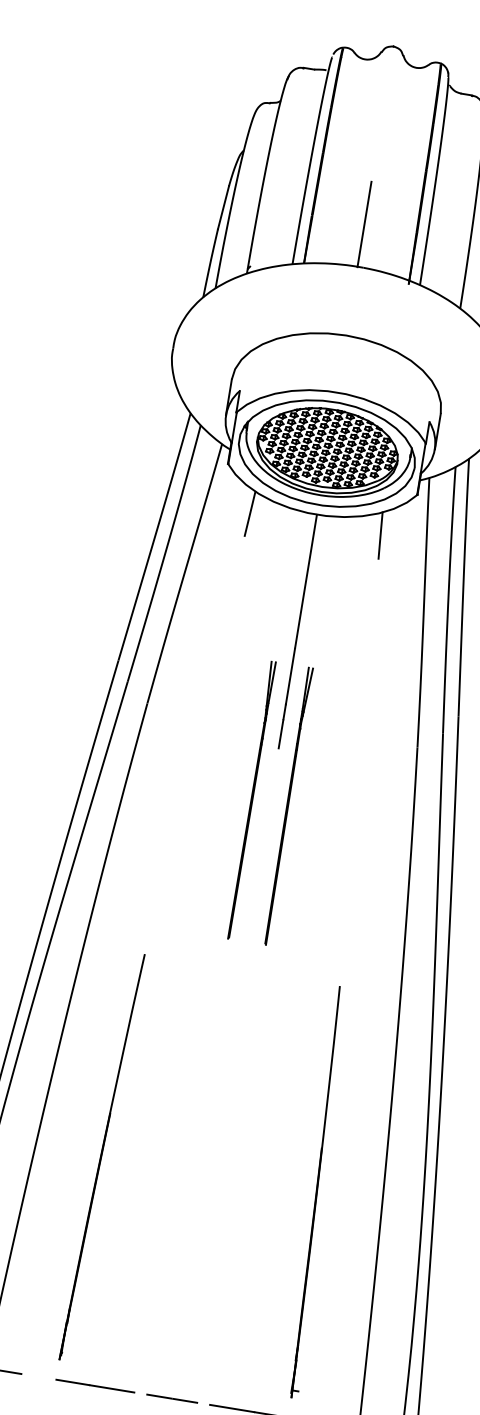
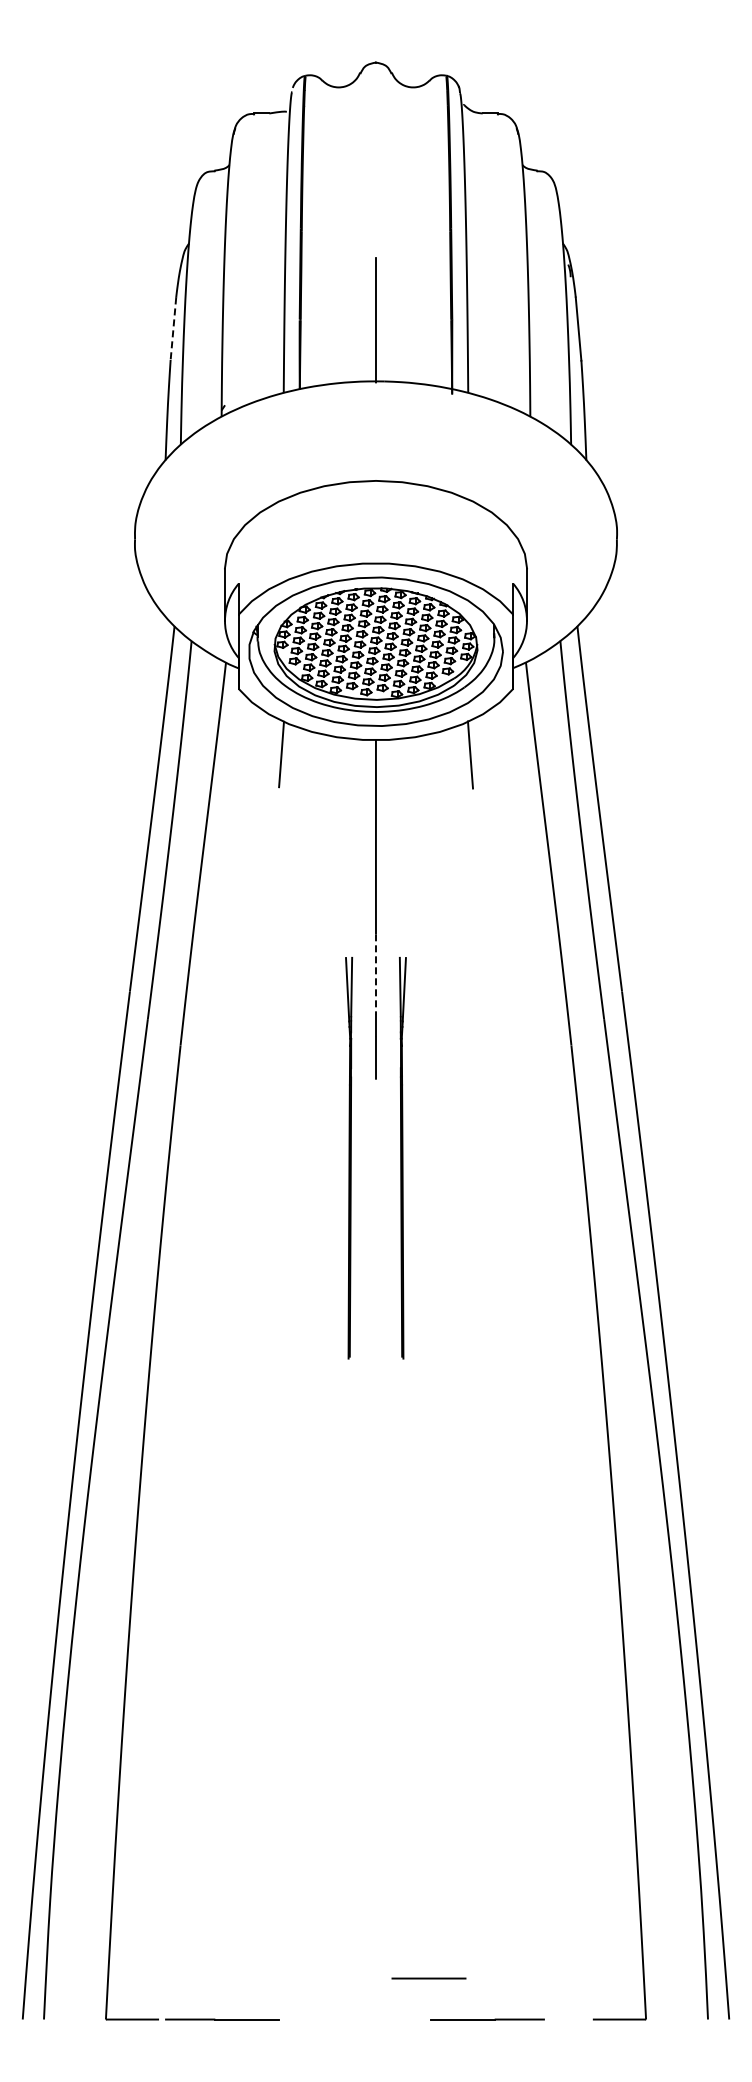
line: (223, 207) -> (173, 329), solid -> dashed
line: (290, 676) -> (375, 974), solid -> dashed
part: (102, 1157) -> (221, 1695), removed
part: (318, 1192) -> (534, 1695), removed
line: (95, 1386) -> (222, 2019), moved
line: (171, 1398) -> (428, 1978), moved

